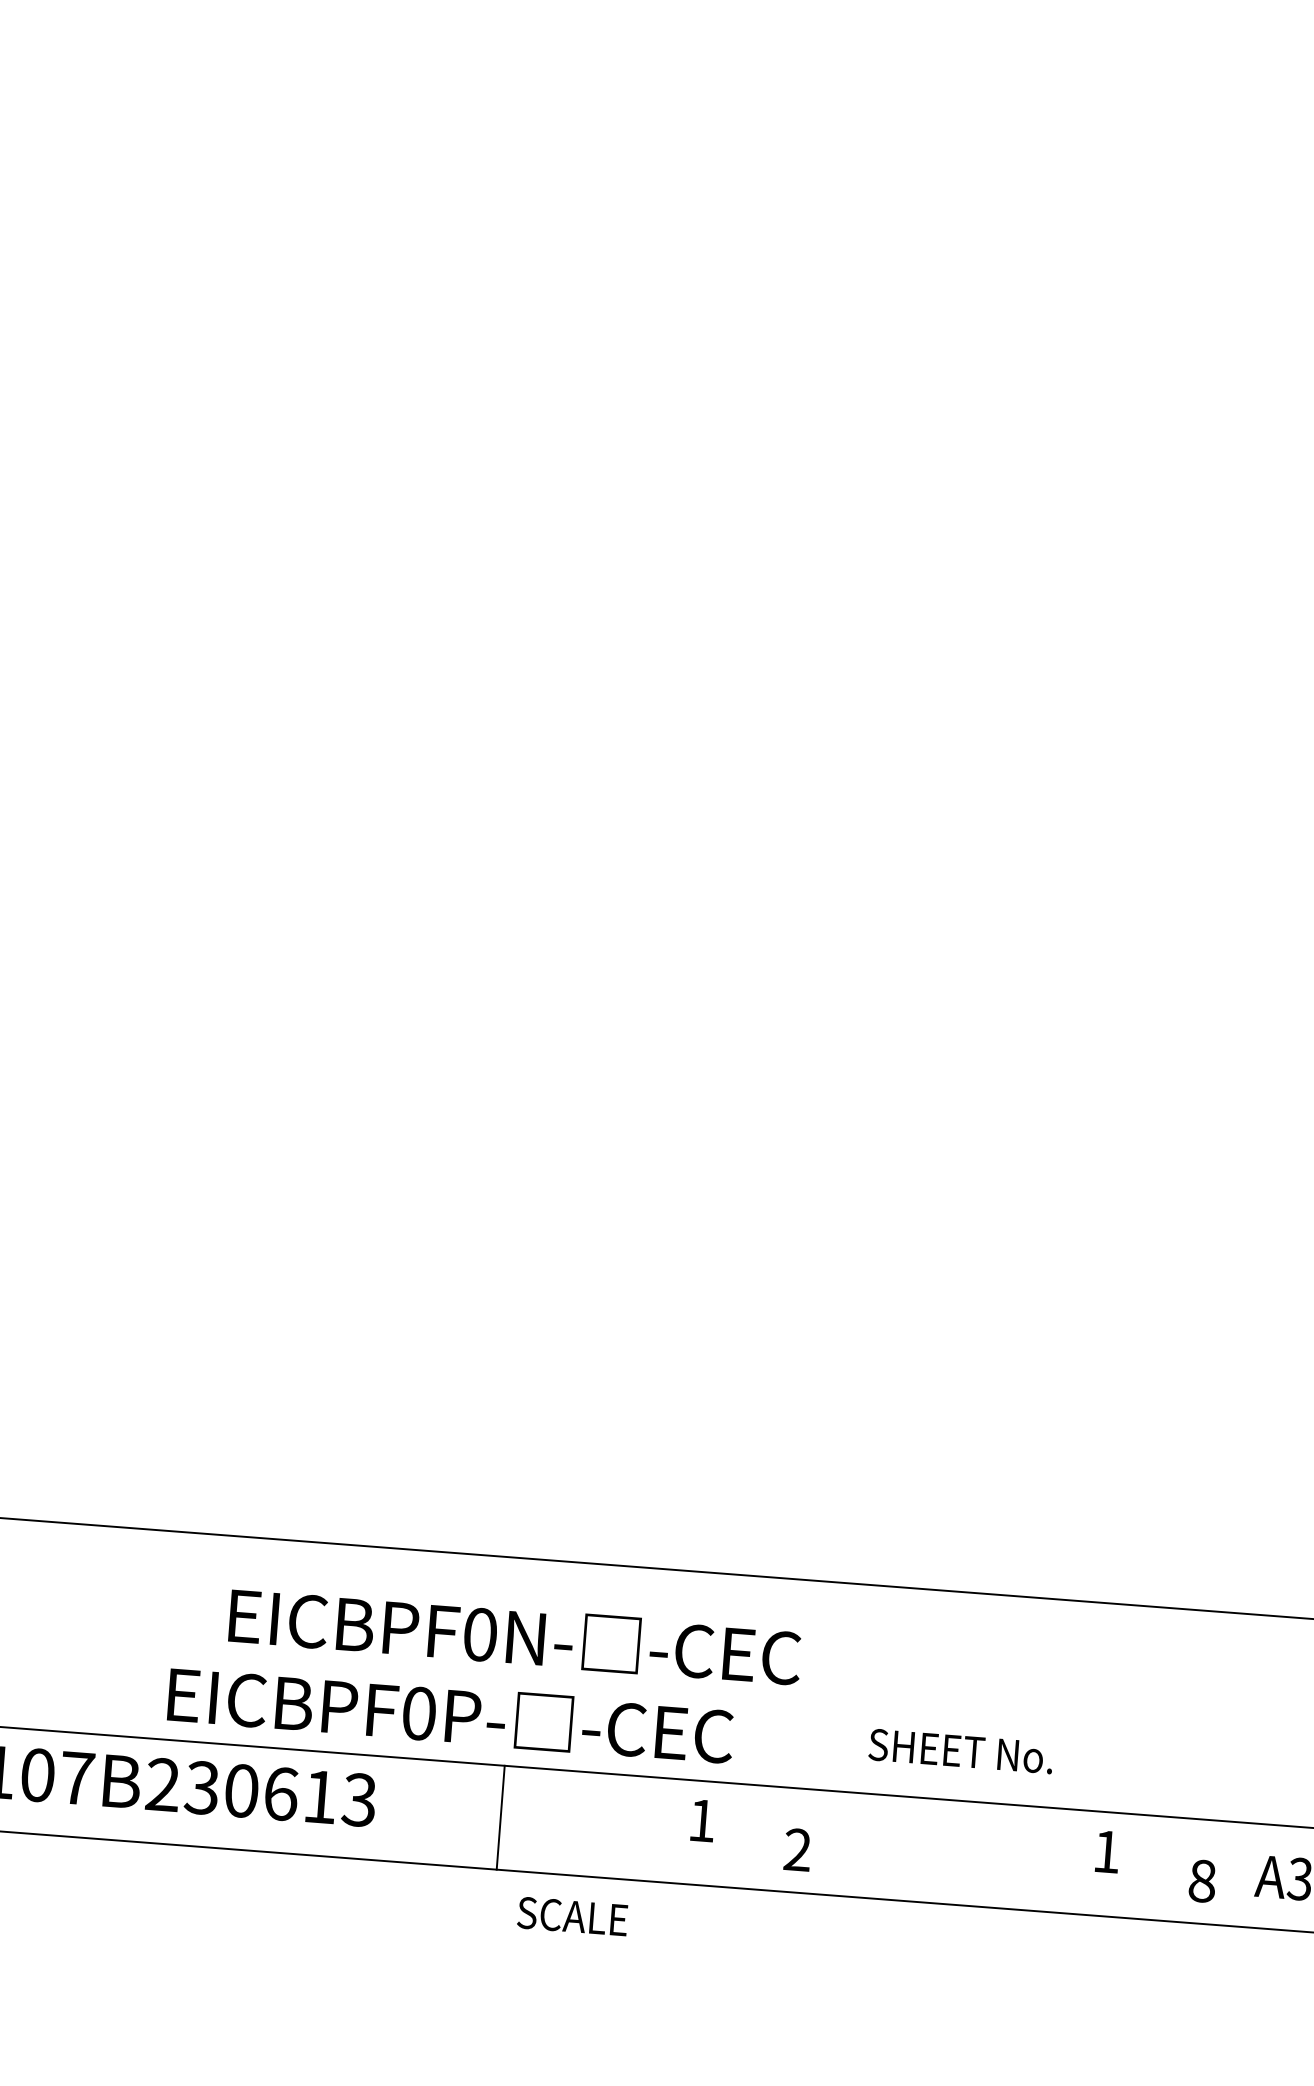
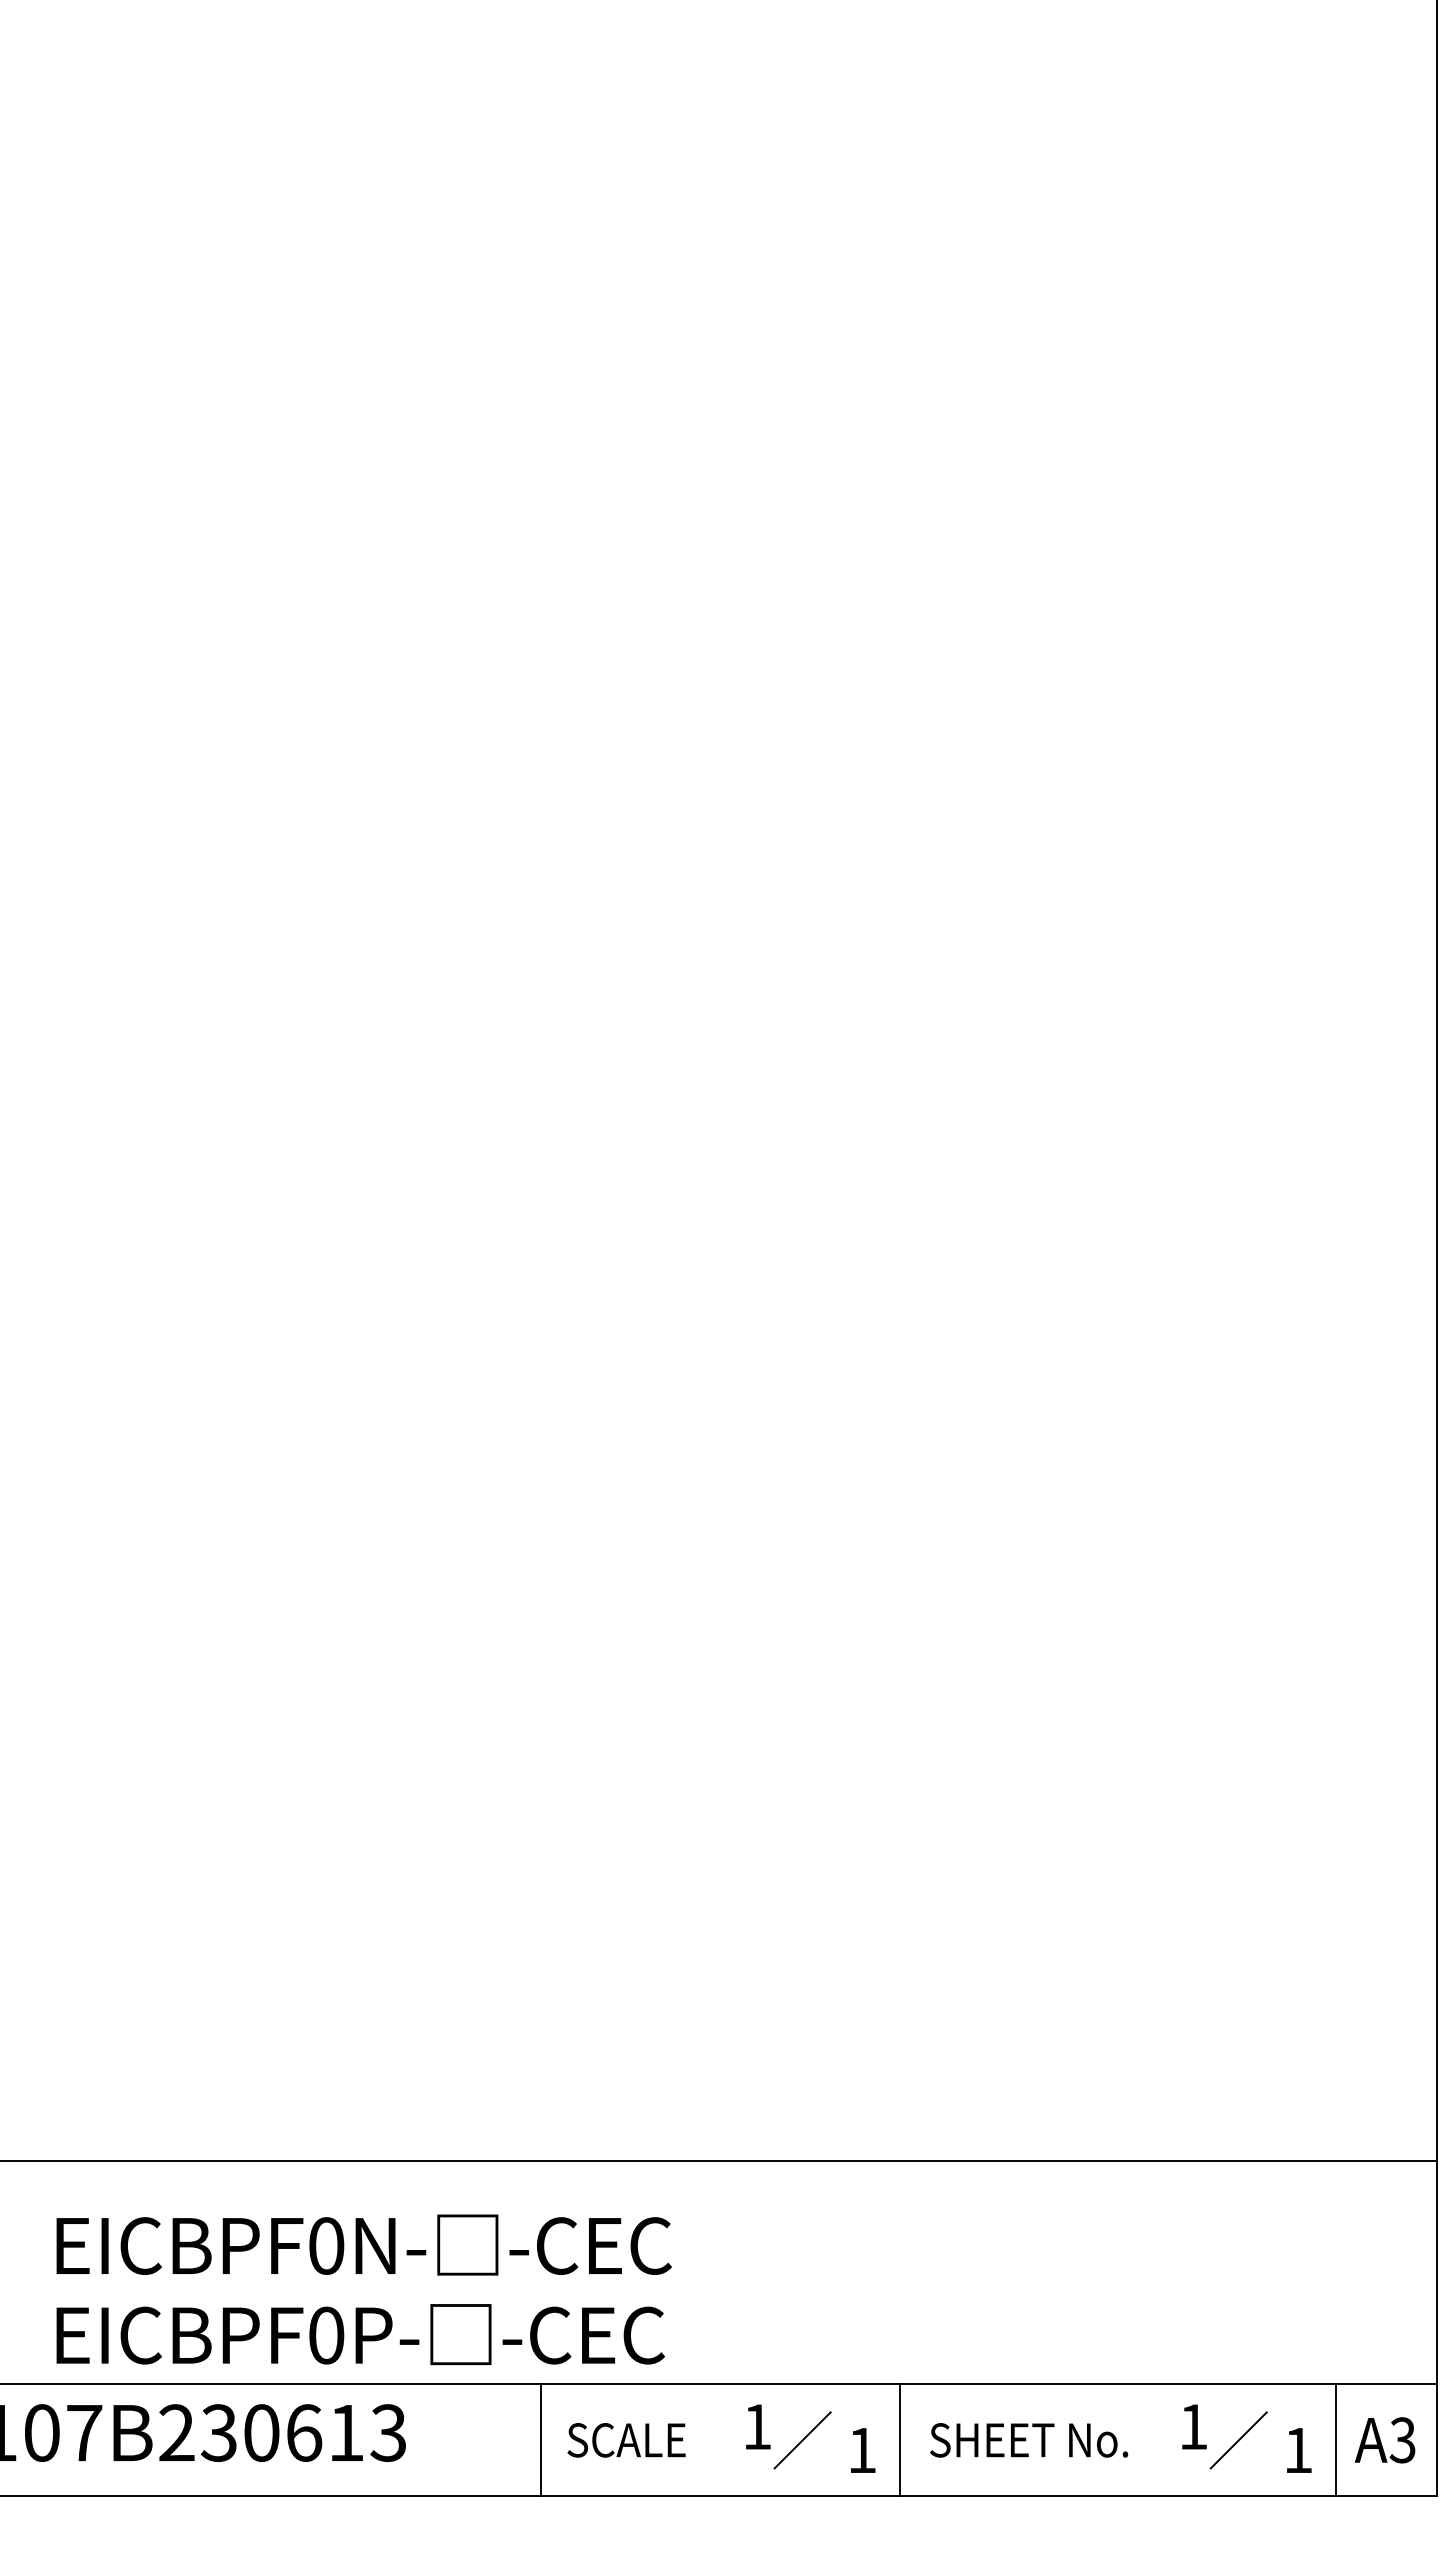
text: (514, 1635) -> (363, 2244), moved
text: (450, 1715) -> (360, 2334), moved
text: (961, 1751) -> (1029, 2440), moved
line: (743, 1836) -> (802, 2440), added
line: (833, 1843) -> (899, 2440), added
text: (798, 1849) -> (862, 2449), 2 -> 1
line: (1147, 1867) -> (1238, 2440), added
line: (1238, 1874) -> (1336, 2440), added
text: (1202, 1881) -> (1298, 2450), 8 -> 1
text: (572, 1916) -> (626, 2440), moved

